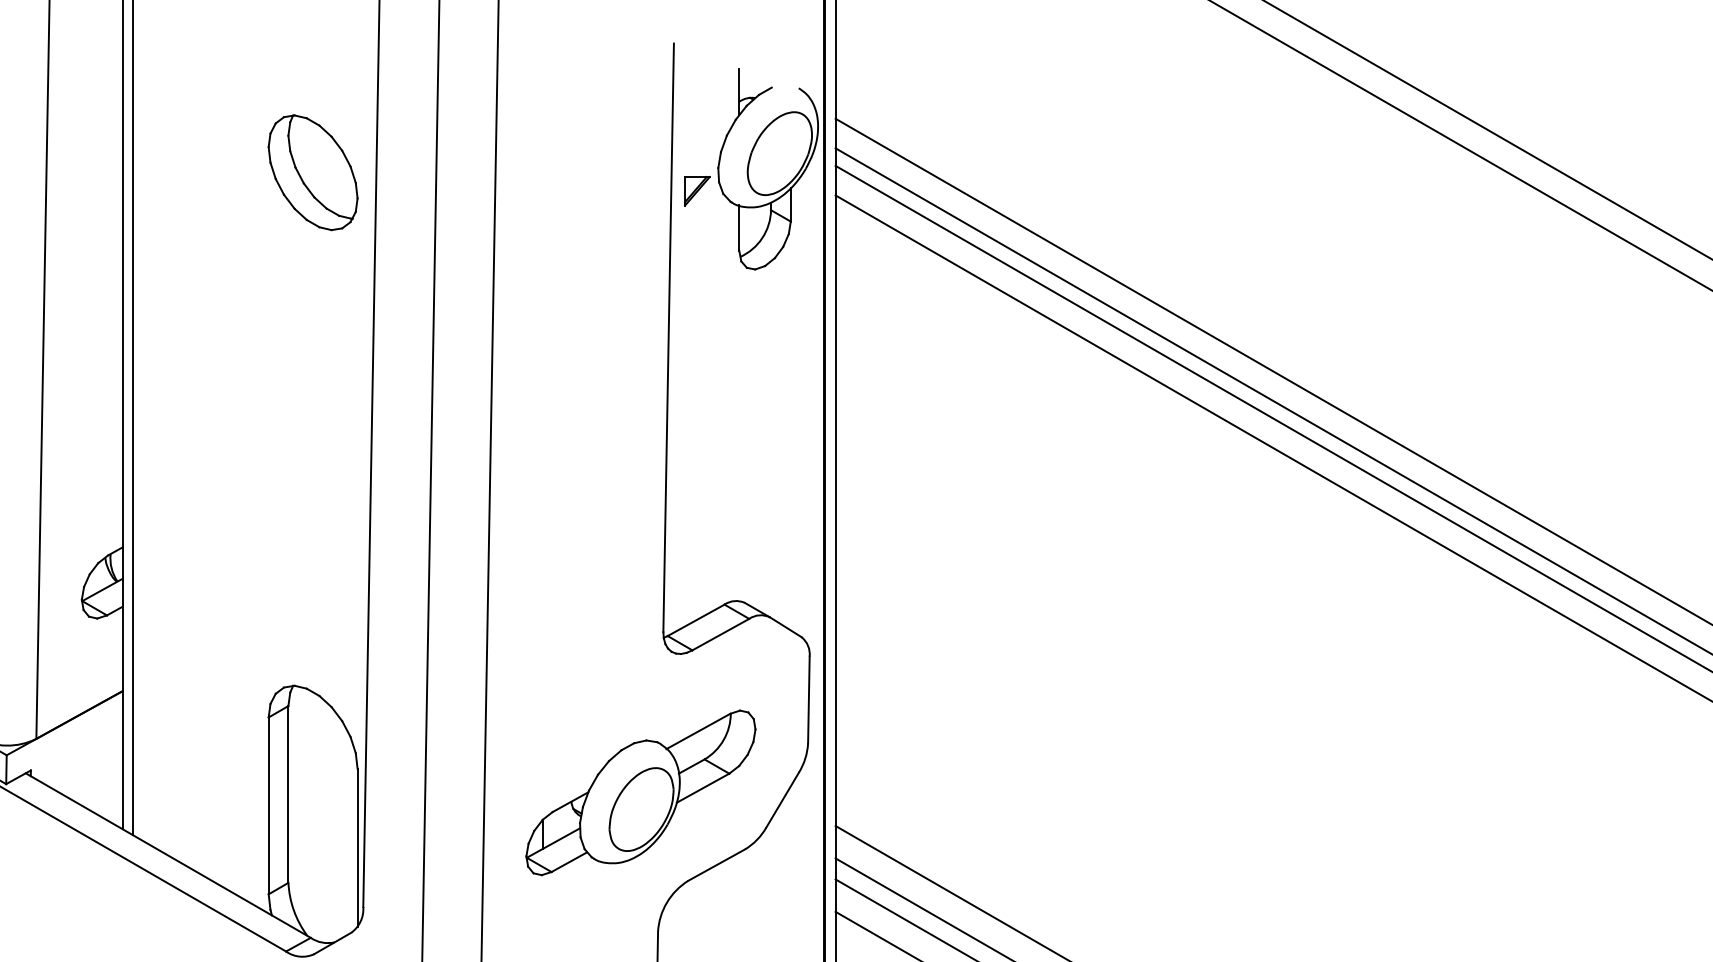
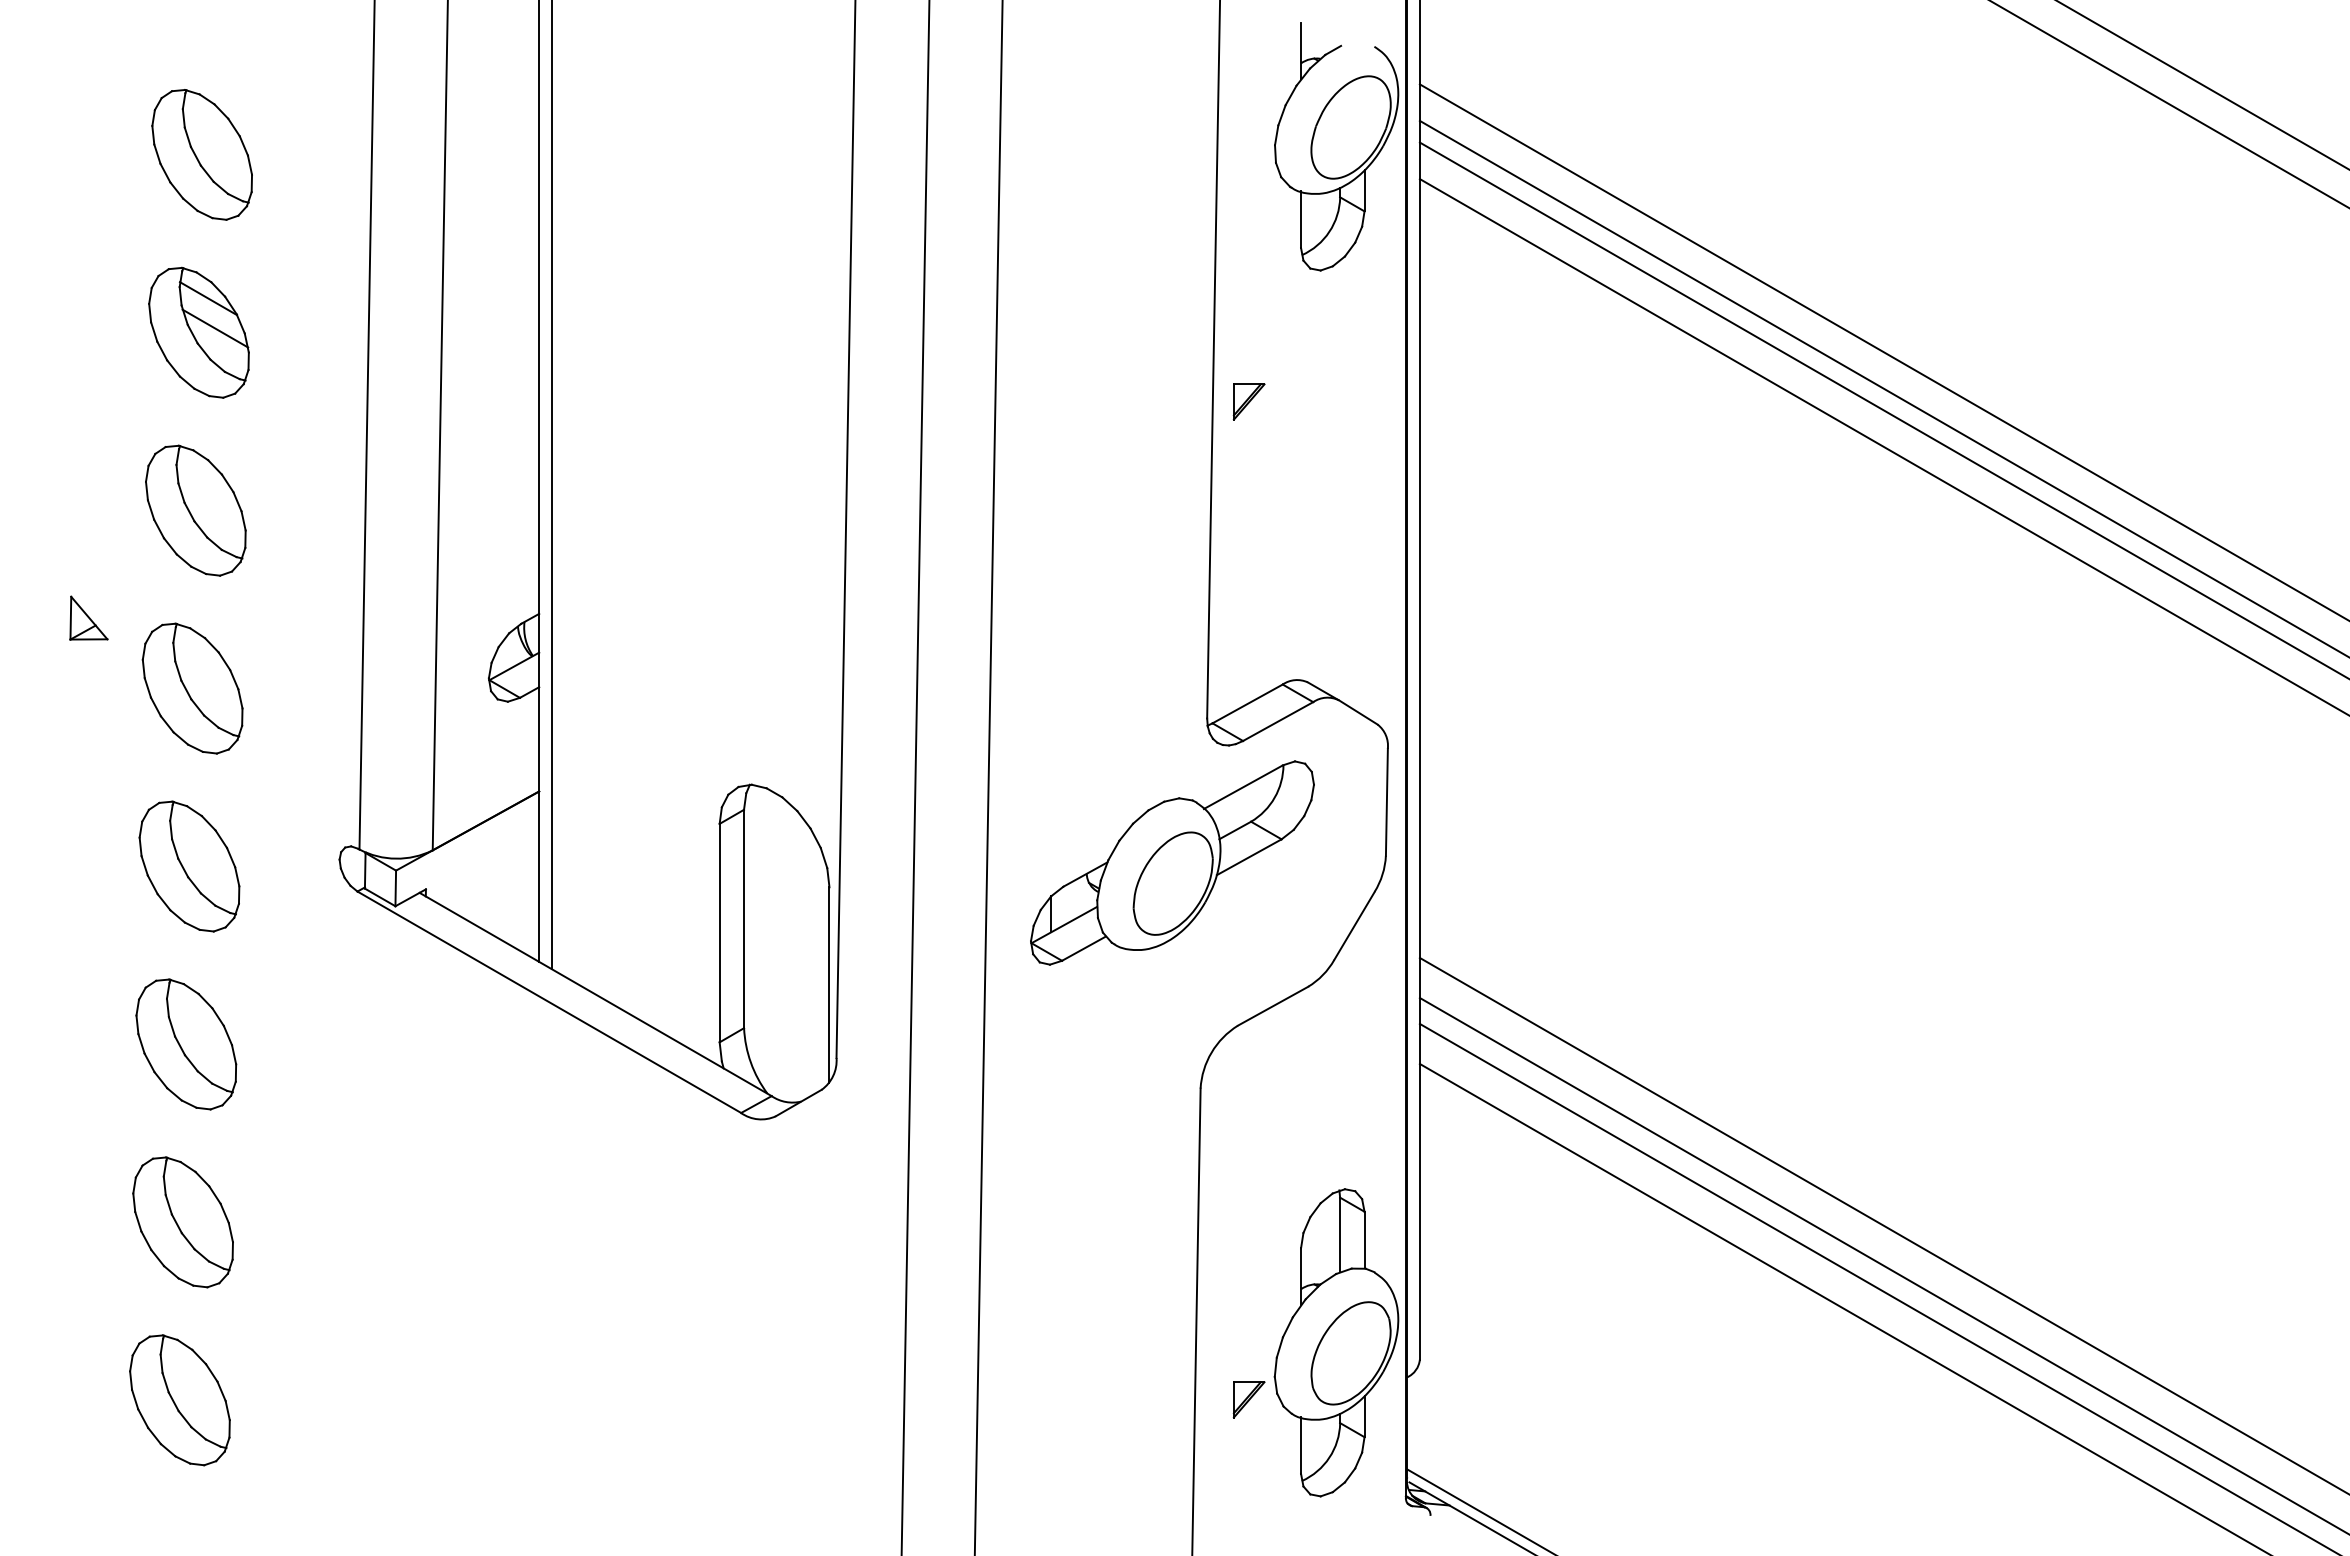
part: (313, 172) -> (774, 150), removed
part: (696, 190) -> (1248, 401), moved
part: (640, 792) -> (1172, 862), moved

